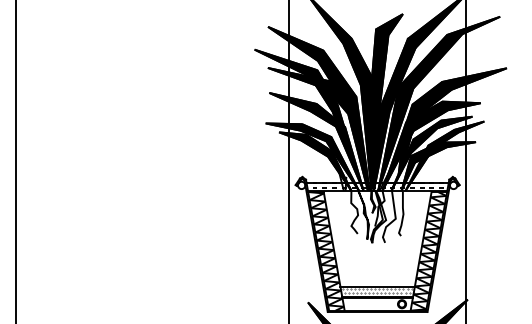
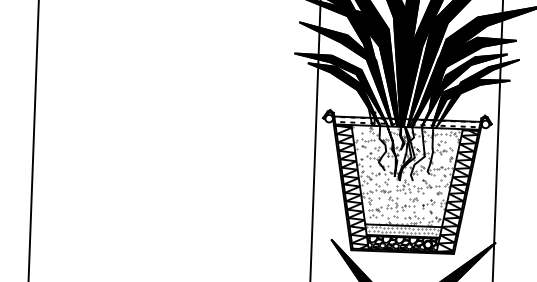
hatch: (380, 238) -> (408, 176), added
hatch: (376, 303) -> (401, 243), added

